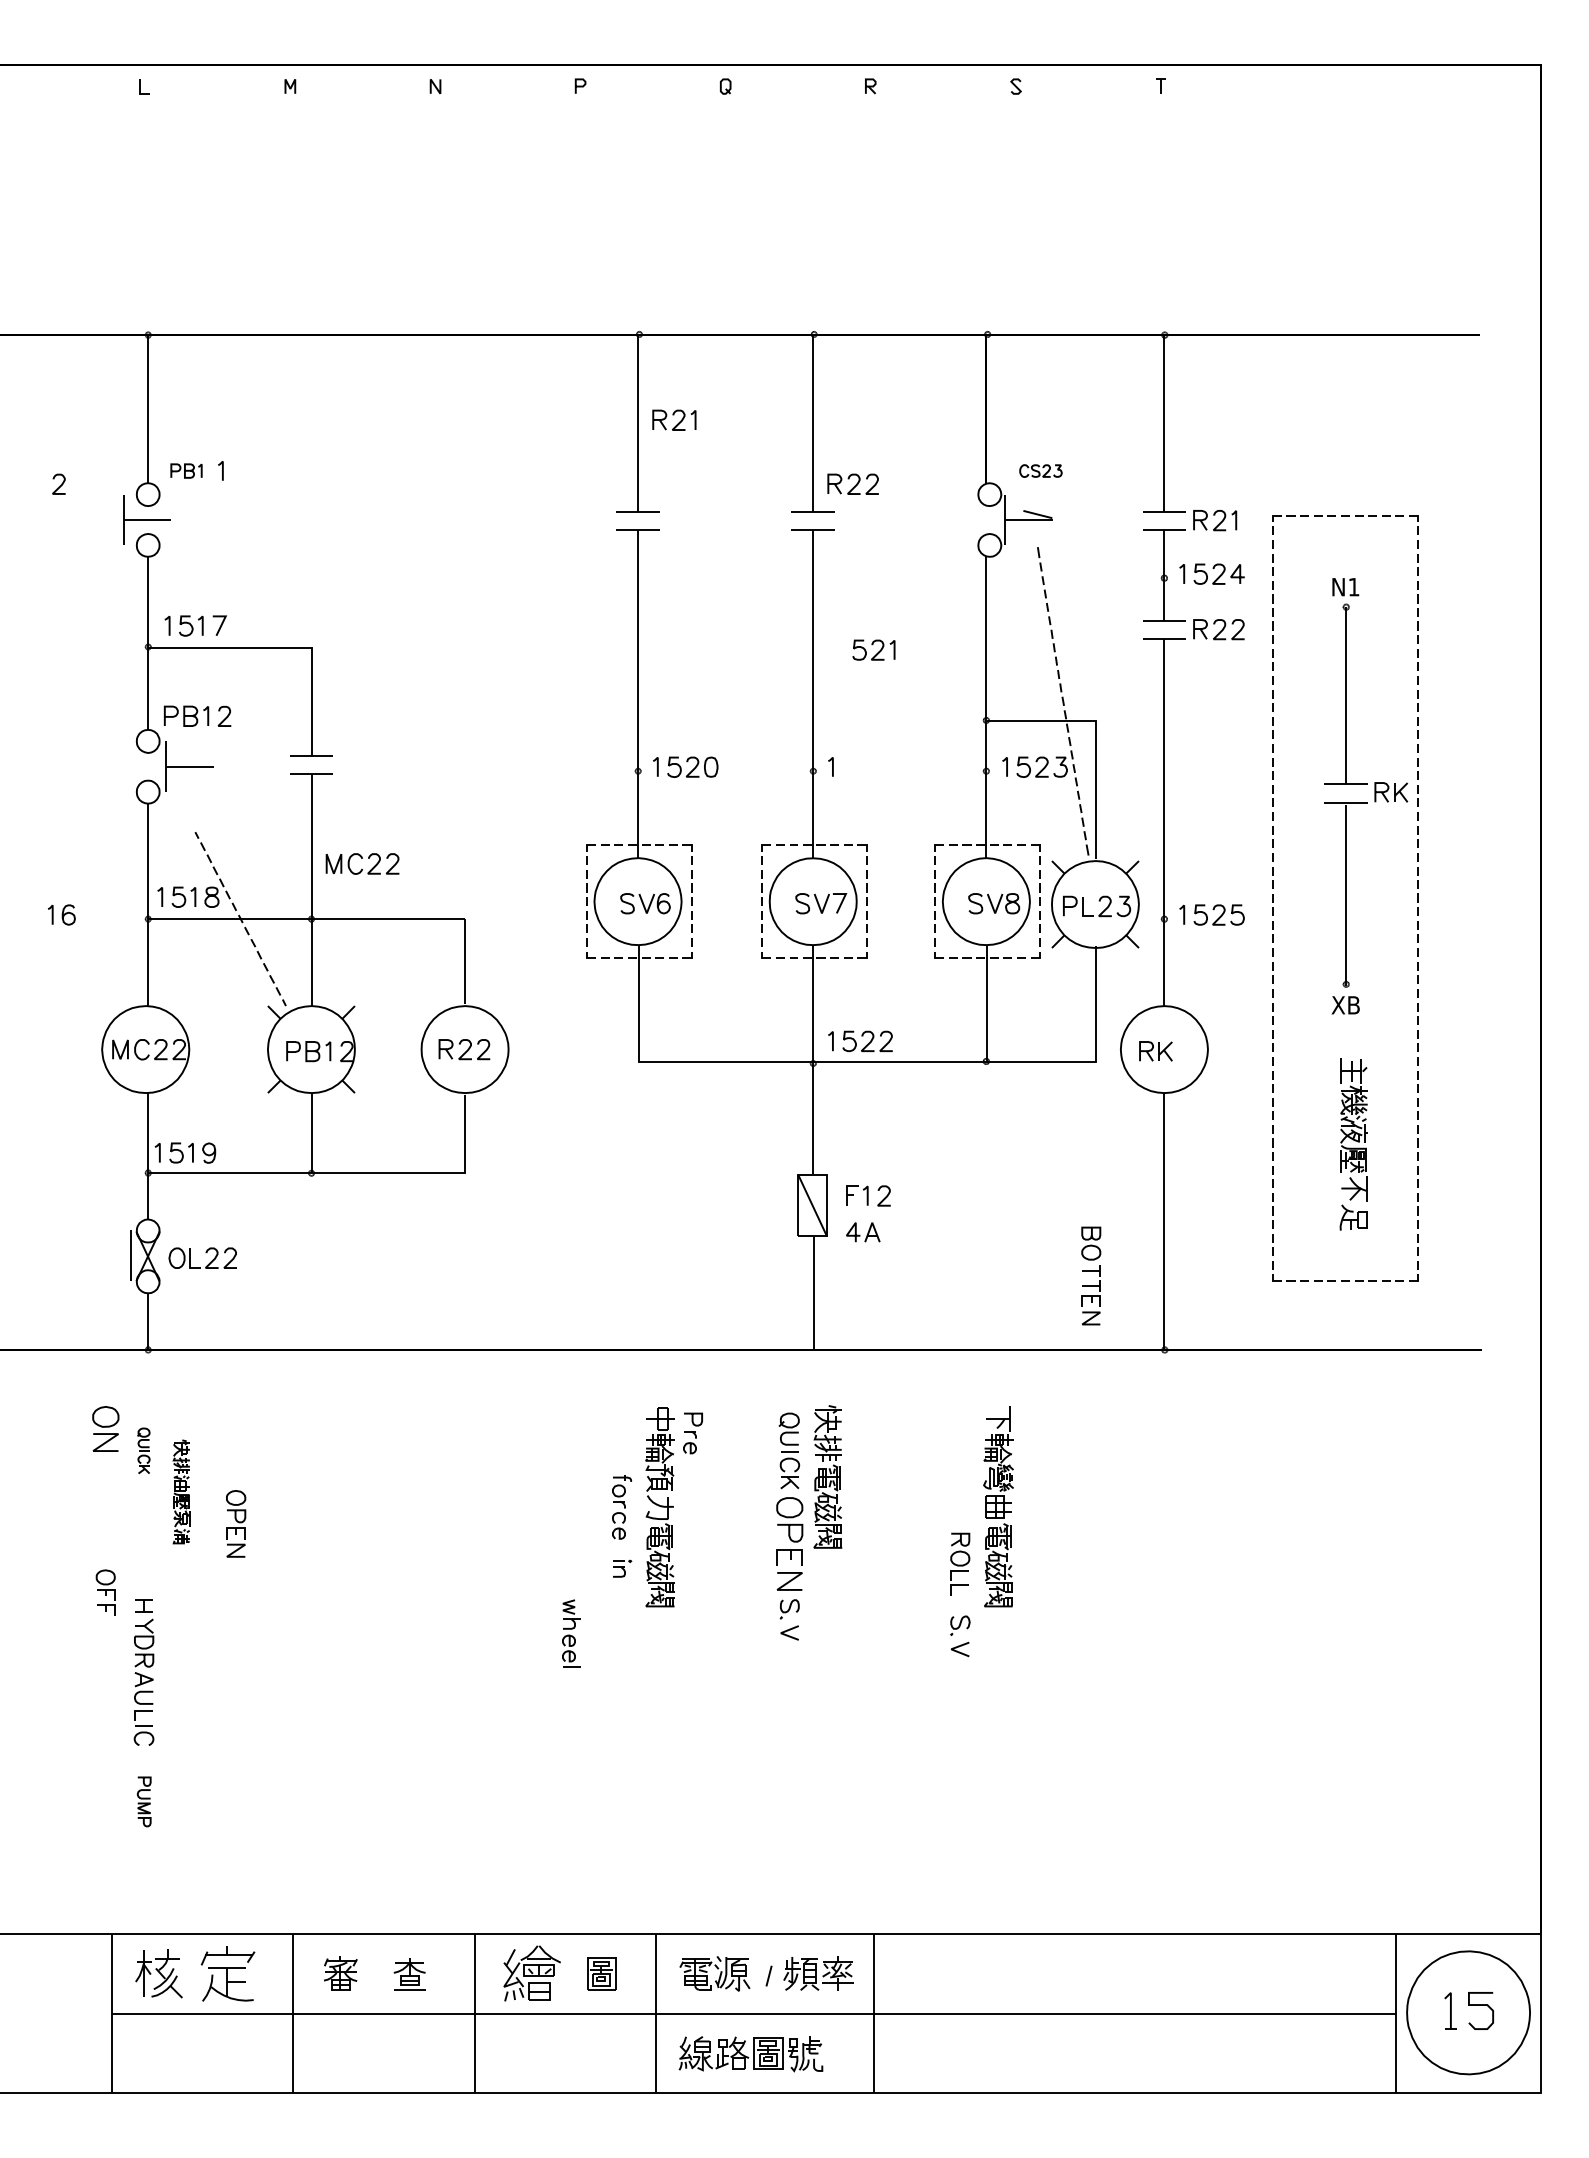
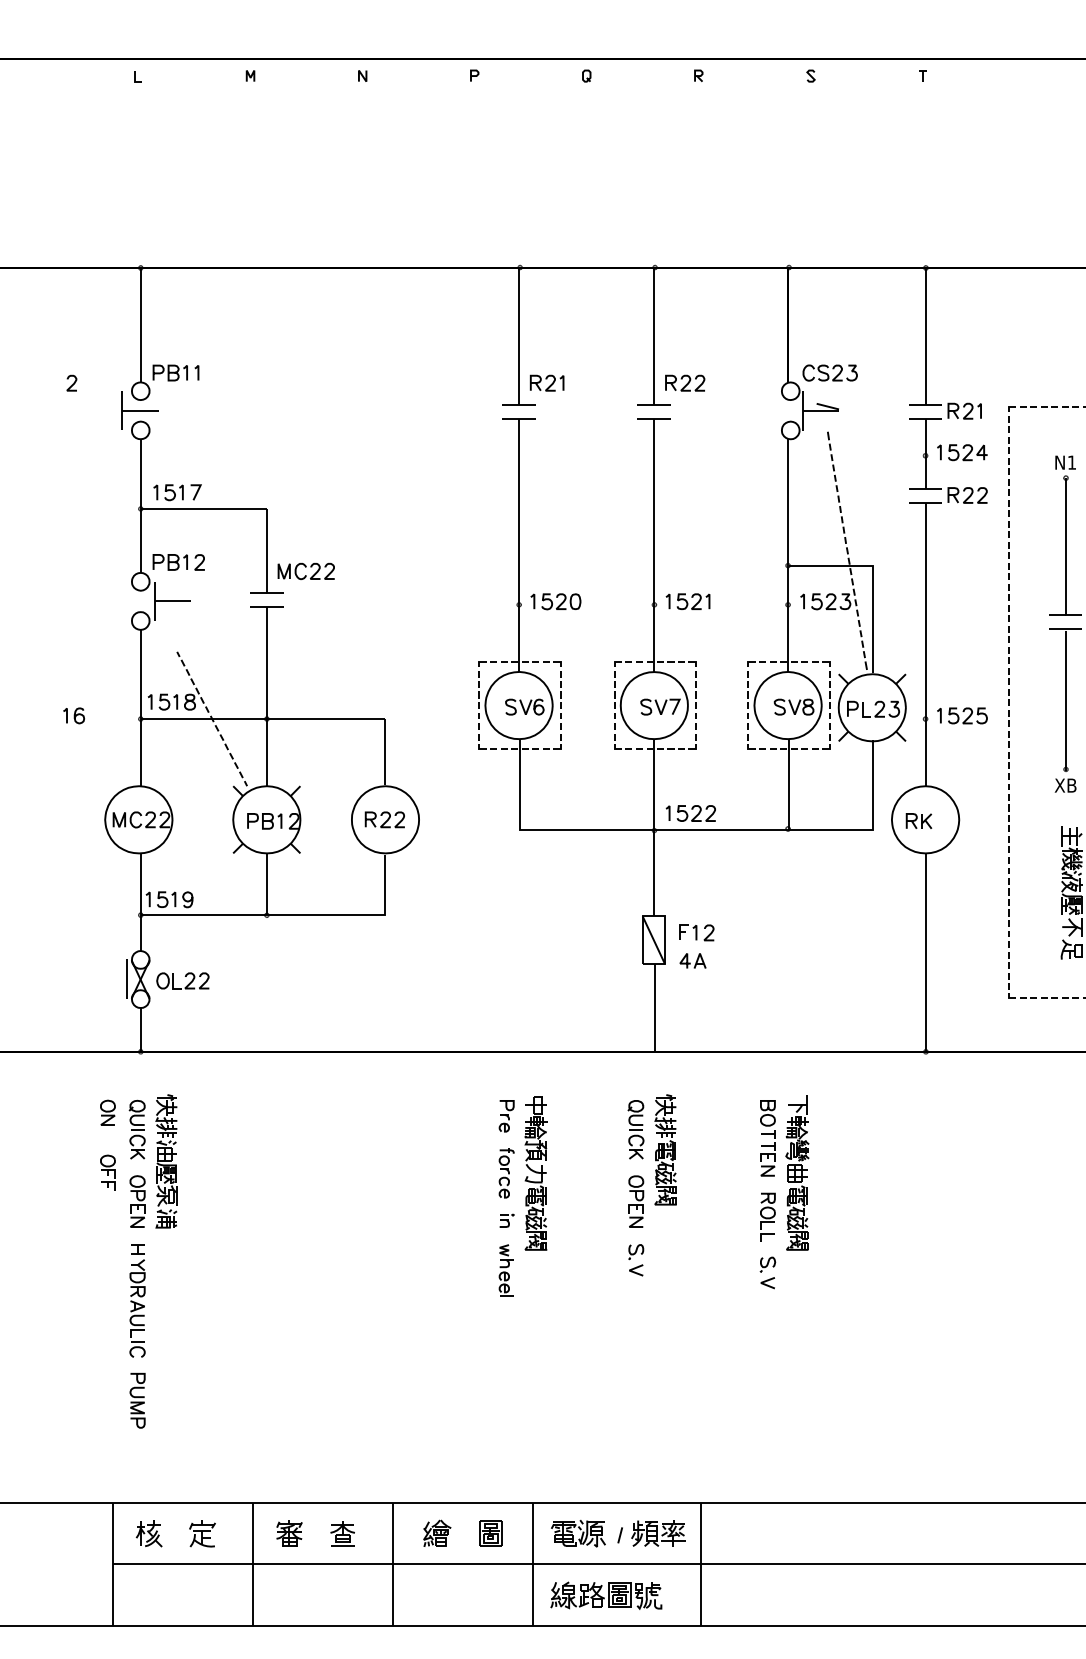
part: (674, 419) -> (547, 382), moved
part: (186, 470) -> (170, 372), size x1.43
part: (1040, 470) -> (829, 372), size x1.67
part: (873, 649) -> (693, 601), moved
part: (362, 863) -> (306, 571), moved
part: (1091, 1275) -> (768, 1137), moved
part: (105, 1428) -> (107, 1112), size x0.71
part: (692, 1433) -> (506, 1116), moved
part: (143, 1450) -> (137, 1129), size x1.67
part: (181, 1491) -> (166, 1161), size x1.67
part: (236, 1523) -> (137, 1201), moved
part: (789, 1543) -> (636, 1201), size x0.71
part: (105, 1592) -> (107, 1172), moved
part: (571, 1633) -> (506, 1270), moved
part: (144, 1801) -> (137, 1400), size x1.43
part: (159, 1973) -> (149, 1533), size x0.71
part: (228, 1973) -> (202, 1533), size x0.62
part: (532, 1973) -> (437, 1533), size x0.62

